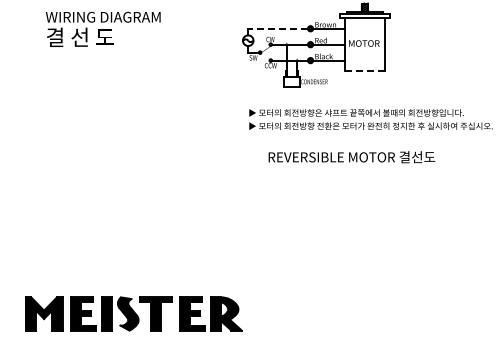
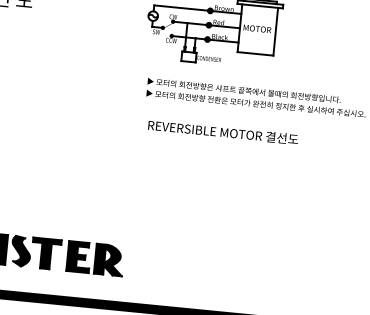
line: (278, 28) -> (181, 7), dashed -> solid
line: (364, 71) -> (255, 54), dashed -> solid
text: (351, 157) -> (222, 132), moved

